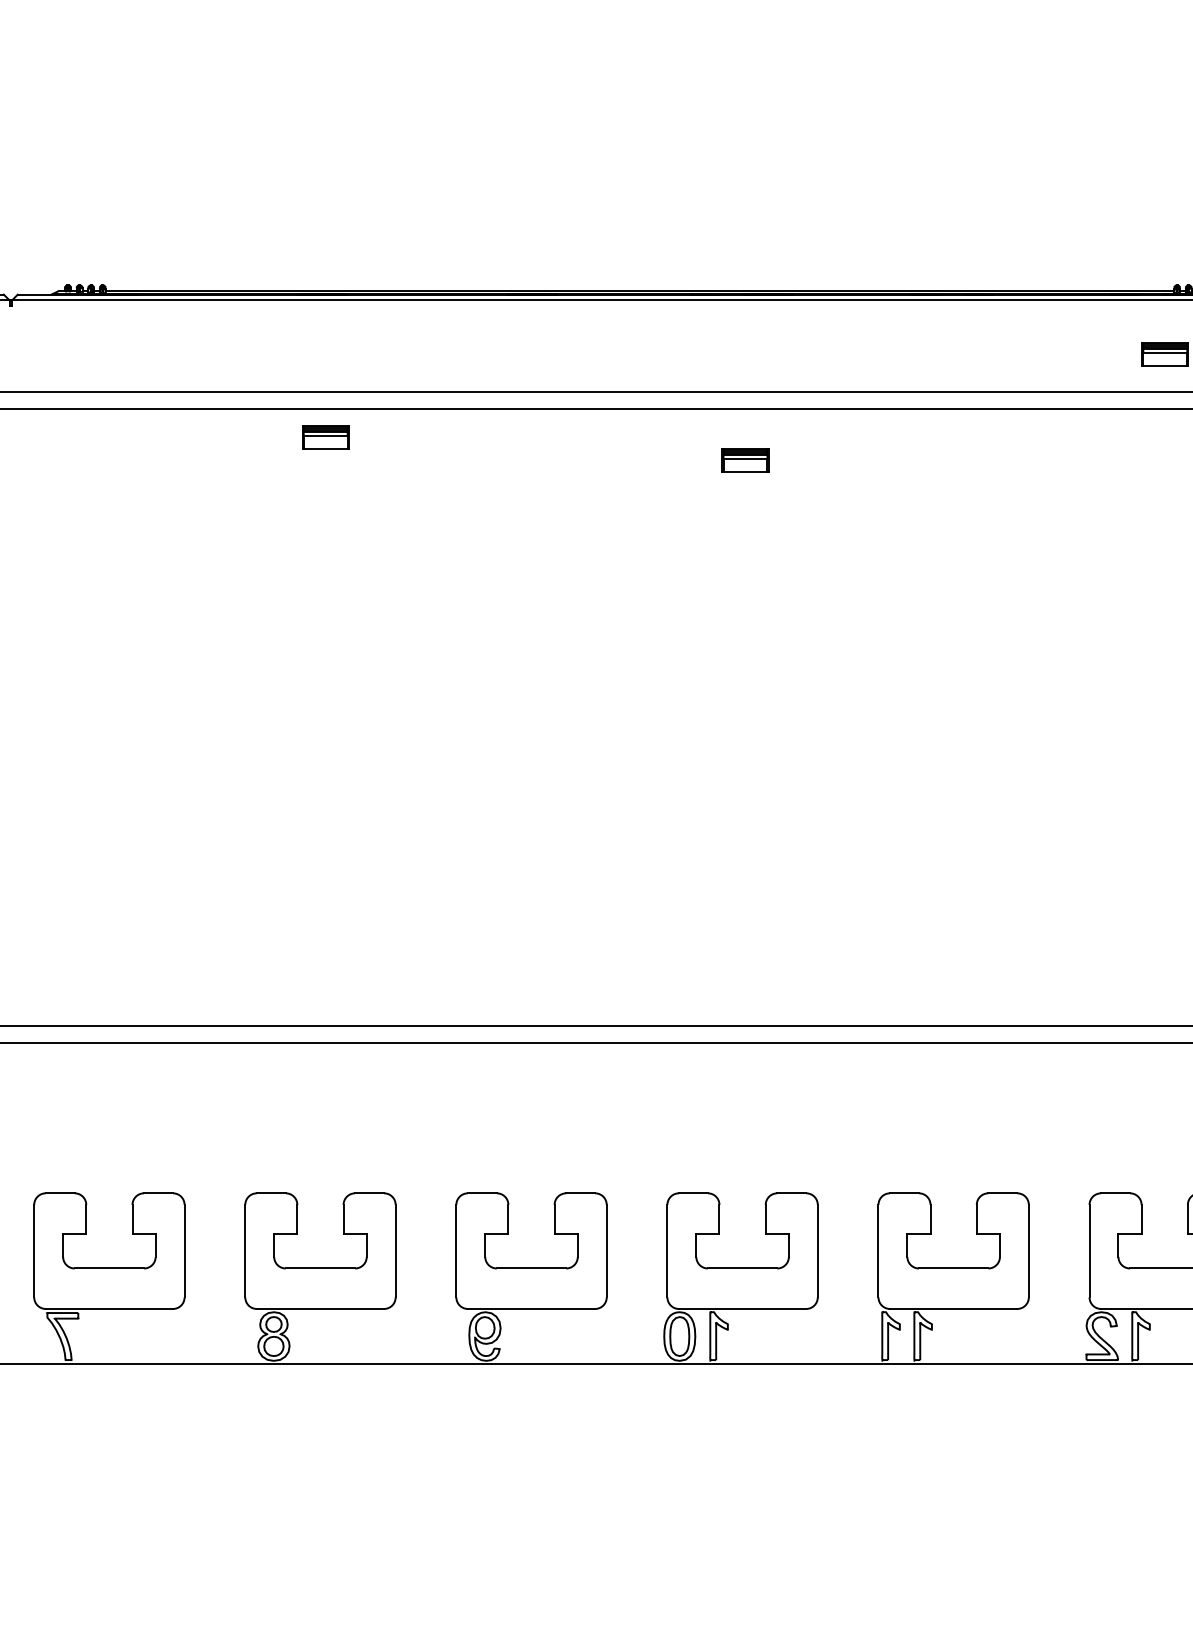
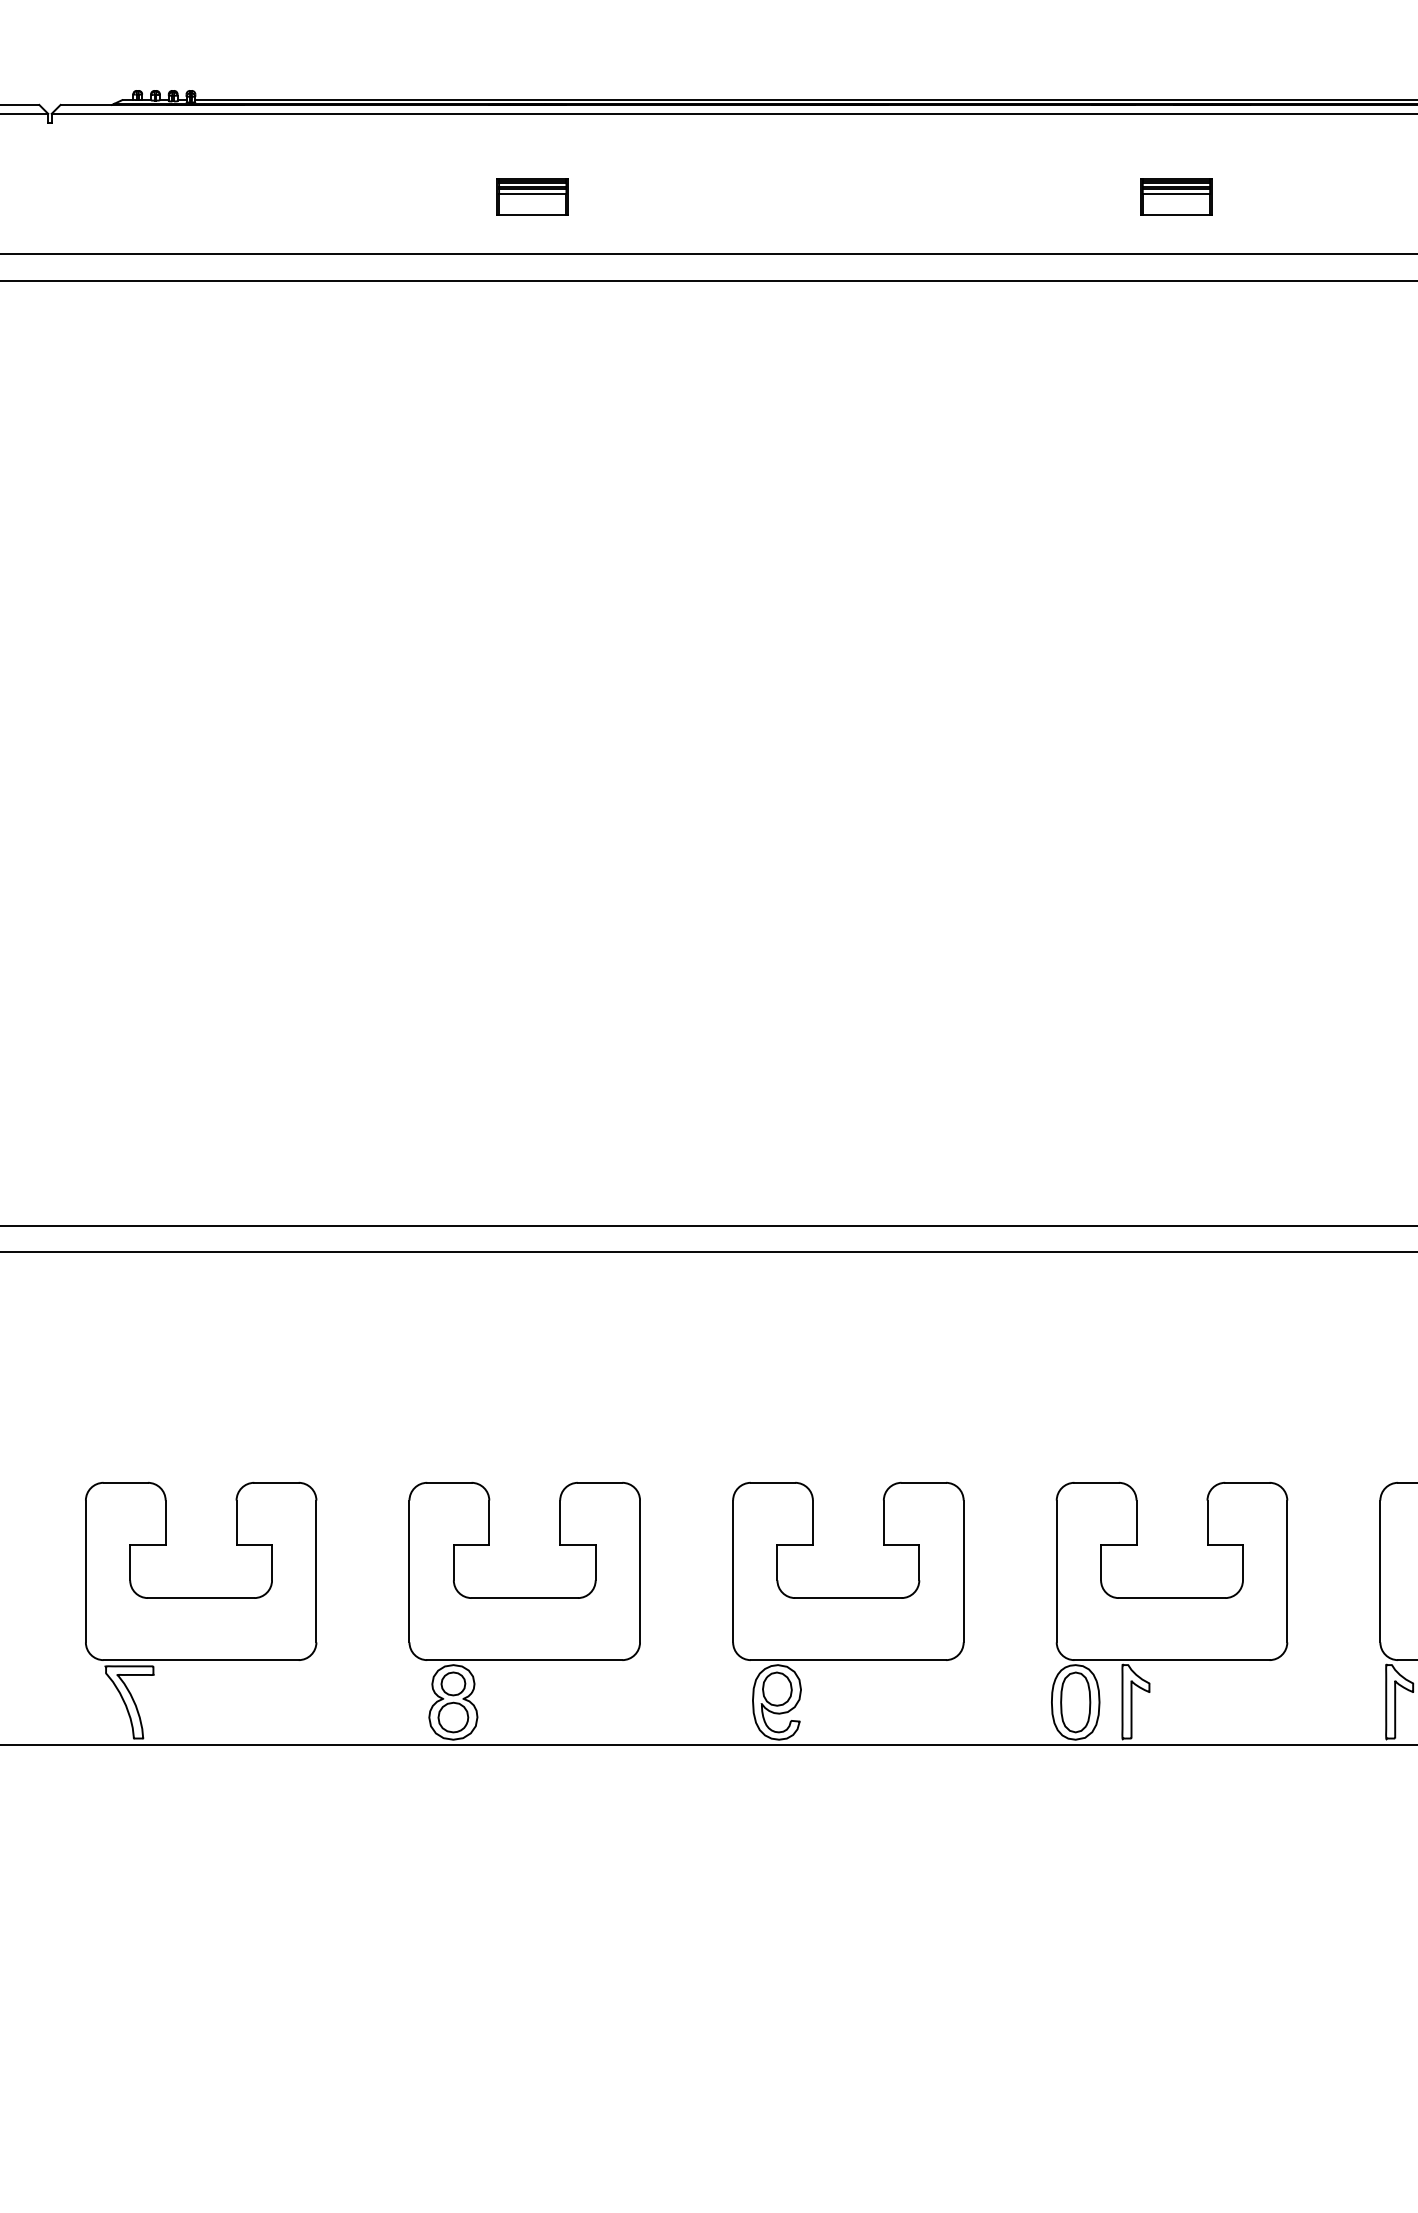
part: (325, 437) -> (532, 196), moved
part: (745, 460) -> (1176, 196), moved

